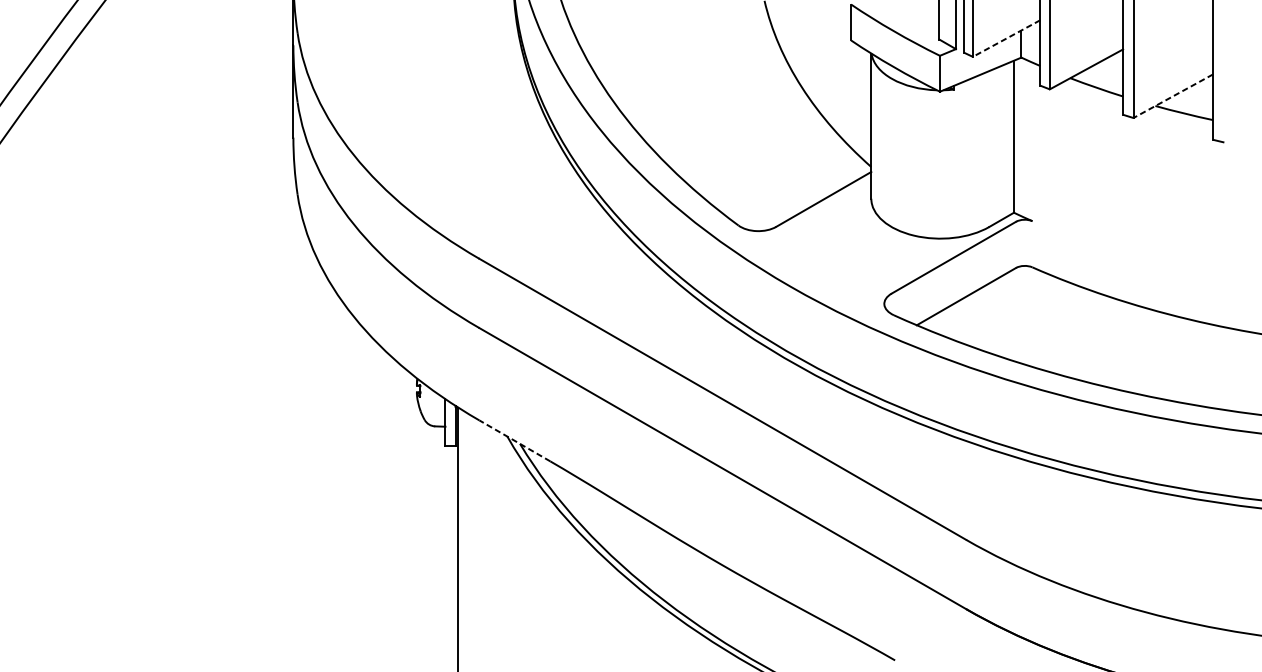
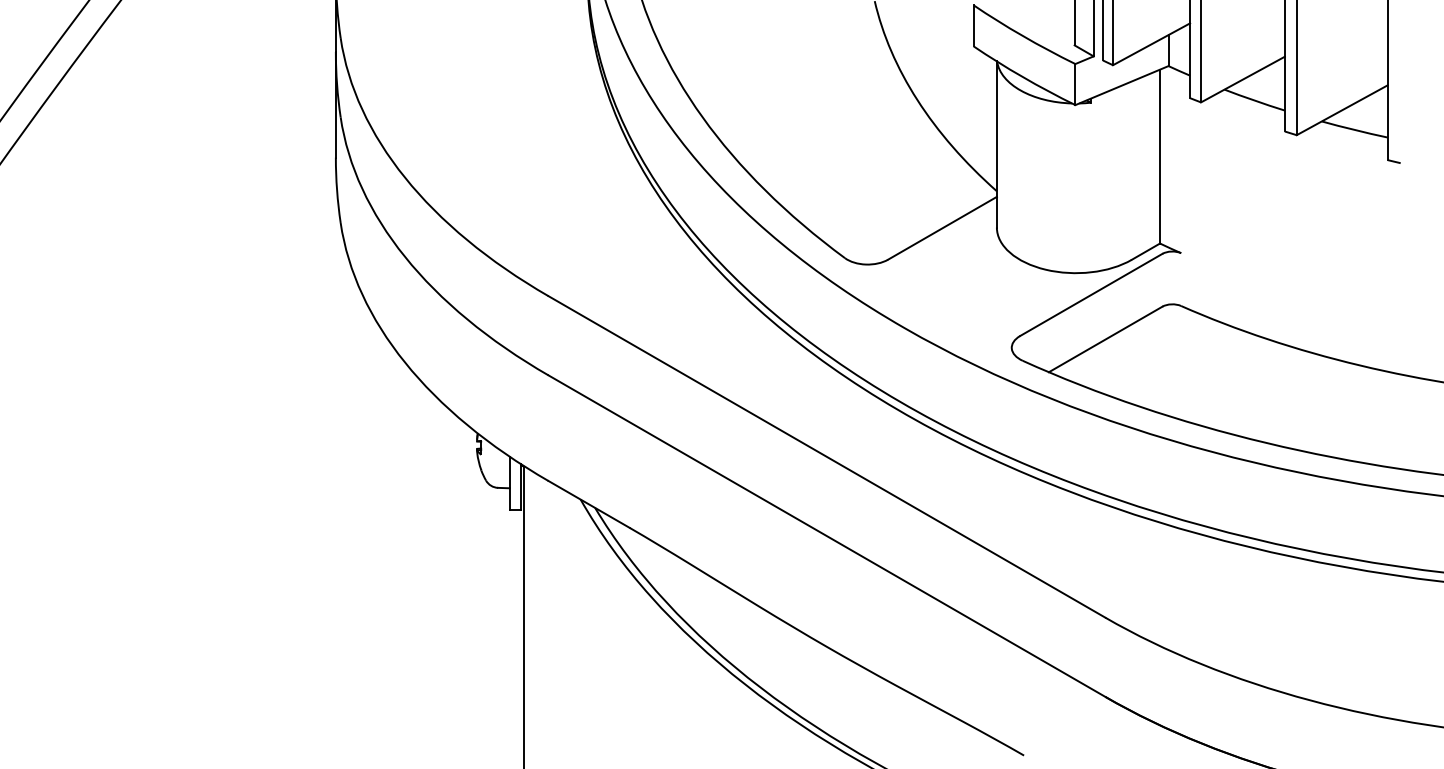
line: (1006, 38) -> (1151, 44), dashed -> solid
line: (1173, 96) -> (1342, 110), dashed -> solid
line: (515, 440) -> (589, 504), dashed -> solid

